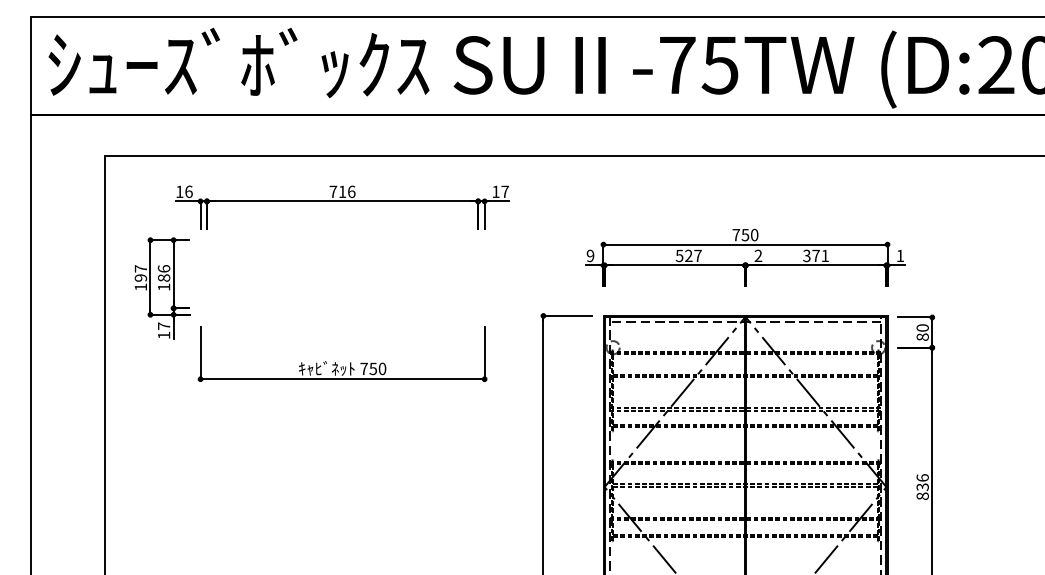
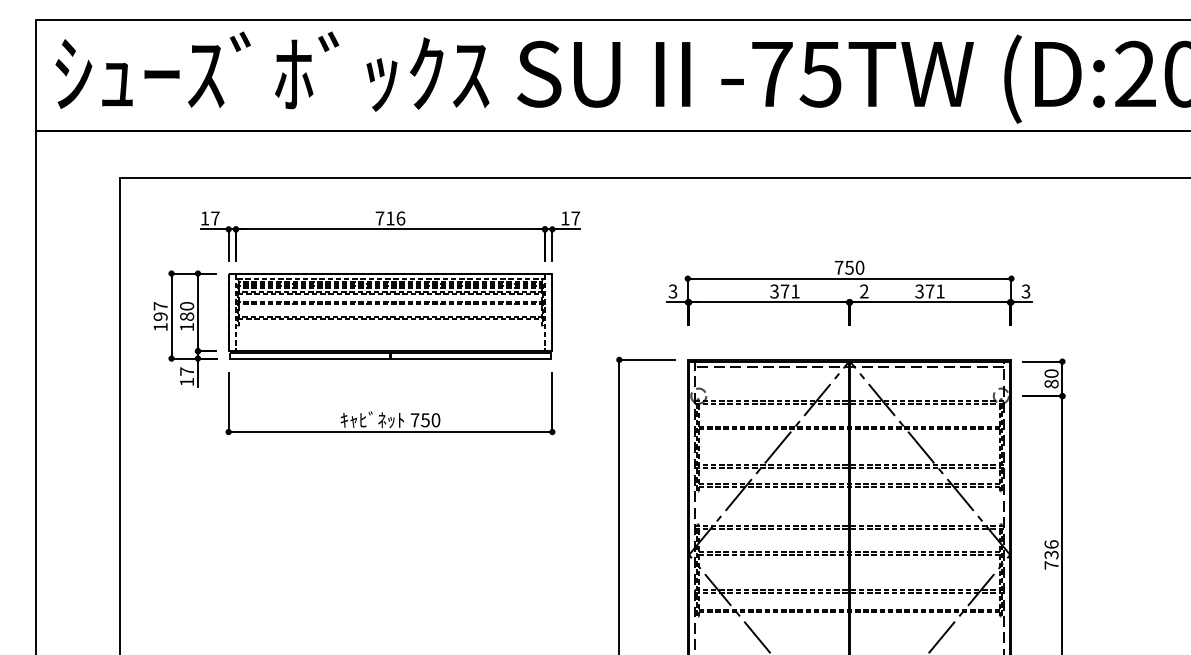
text: (188, 191) -> (214, 218), 16 -> 17
text: (590, 255) -> (672, 291), 9 -> 3
text: (688, 255) -> (784, 291), 527 -> 371
text: (899, 255) -> (1025, 291), 1 -> 3
text: (163, 268) -> (186, 305), 186 -> 180
part: (342, 277) -> (390, 316), added
text: (922, 495) -> (1051, 564), 836 -> 736

